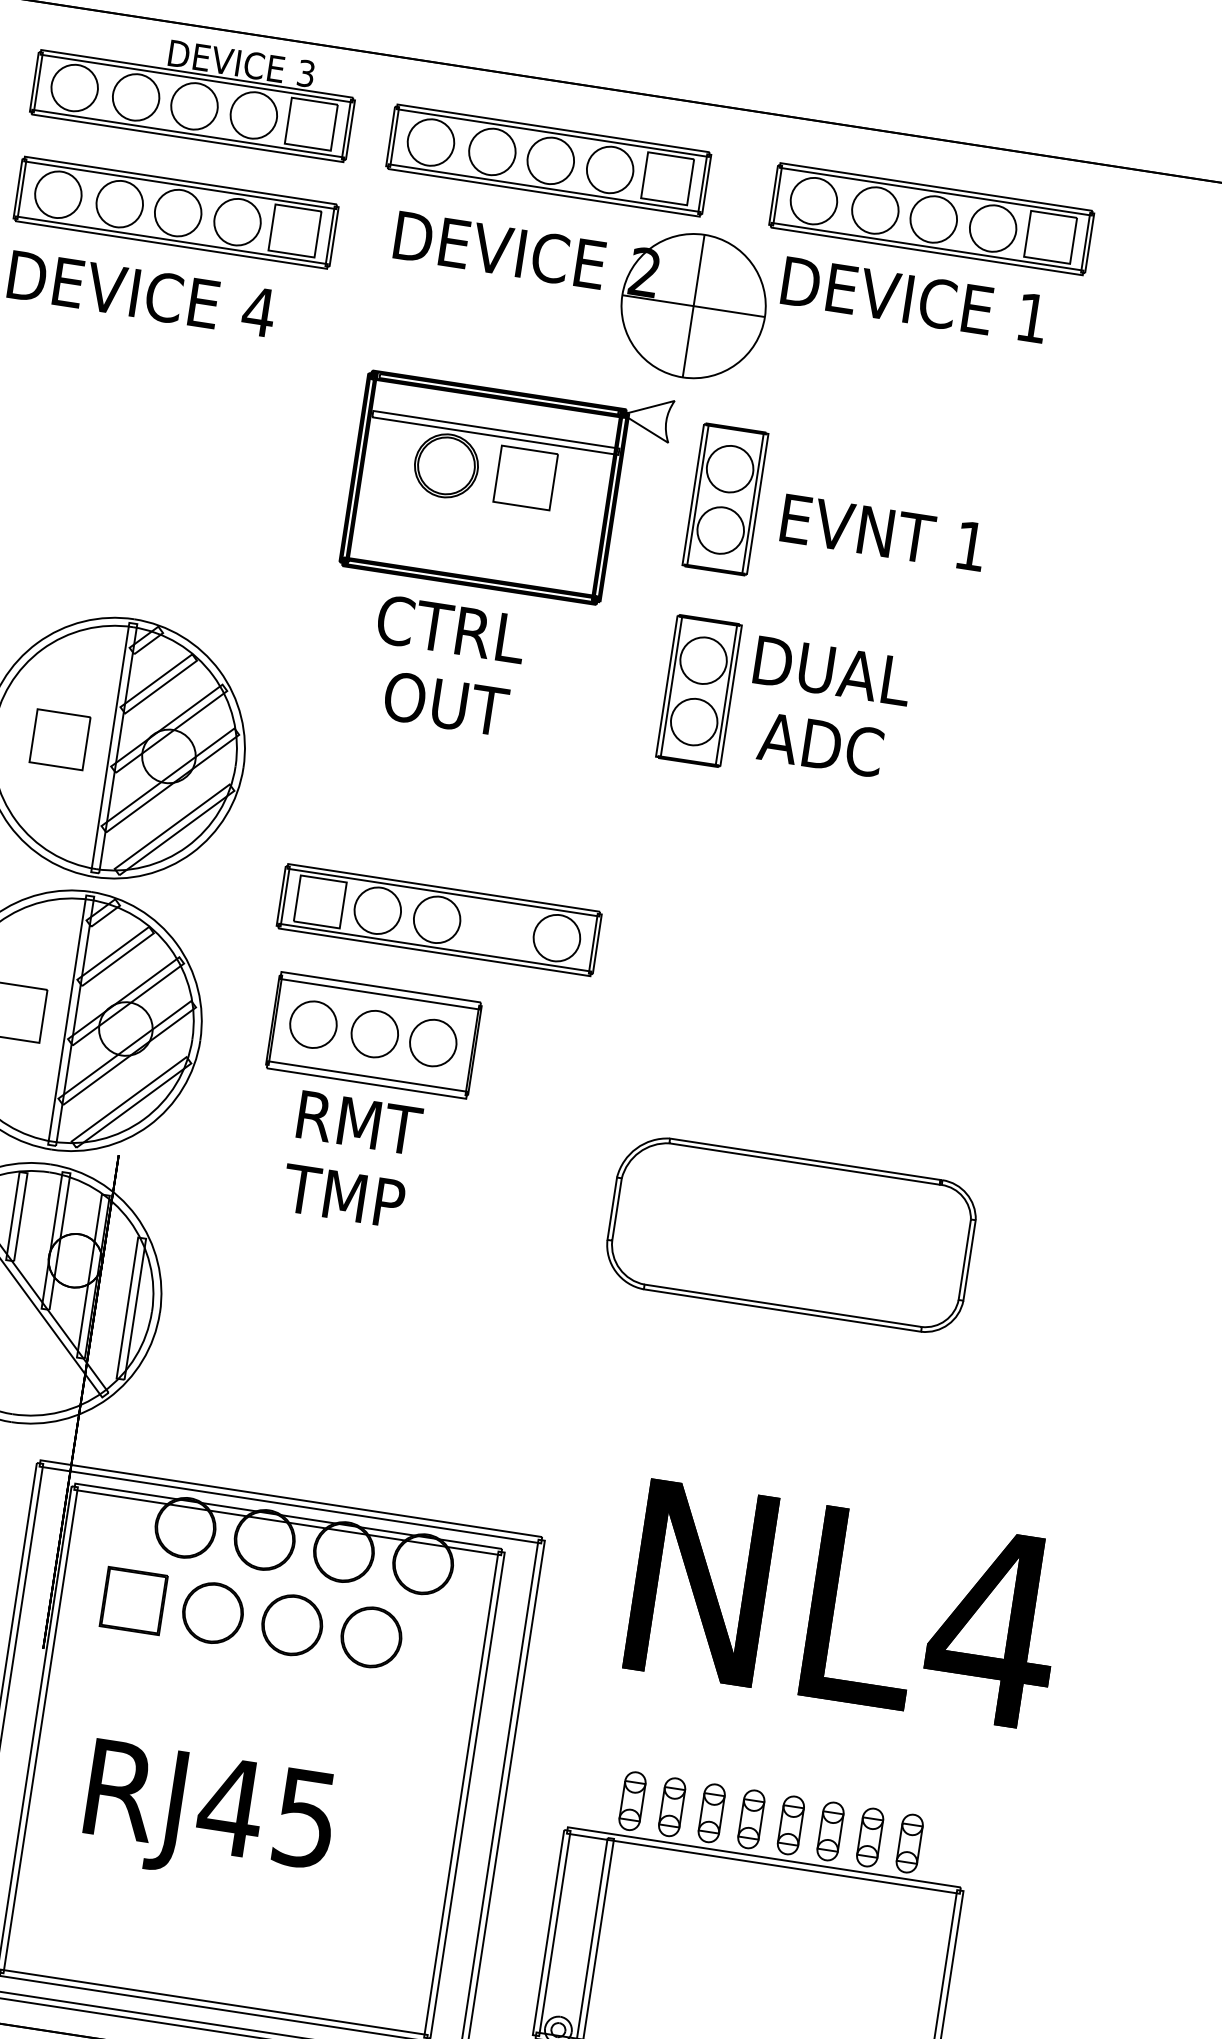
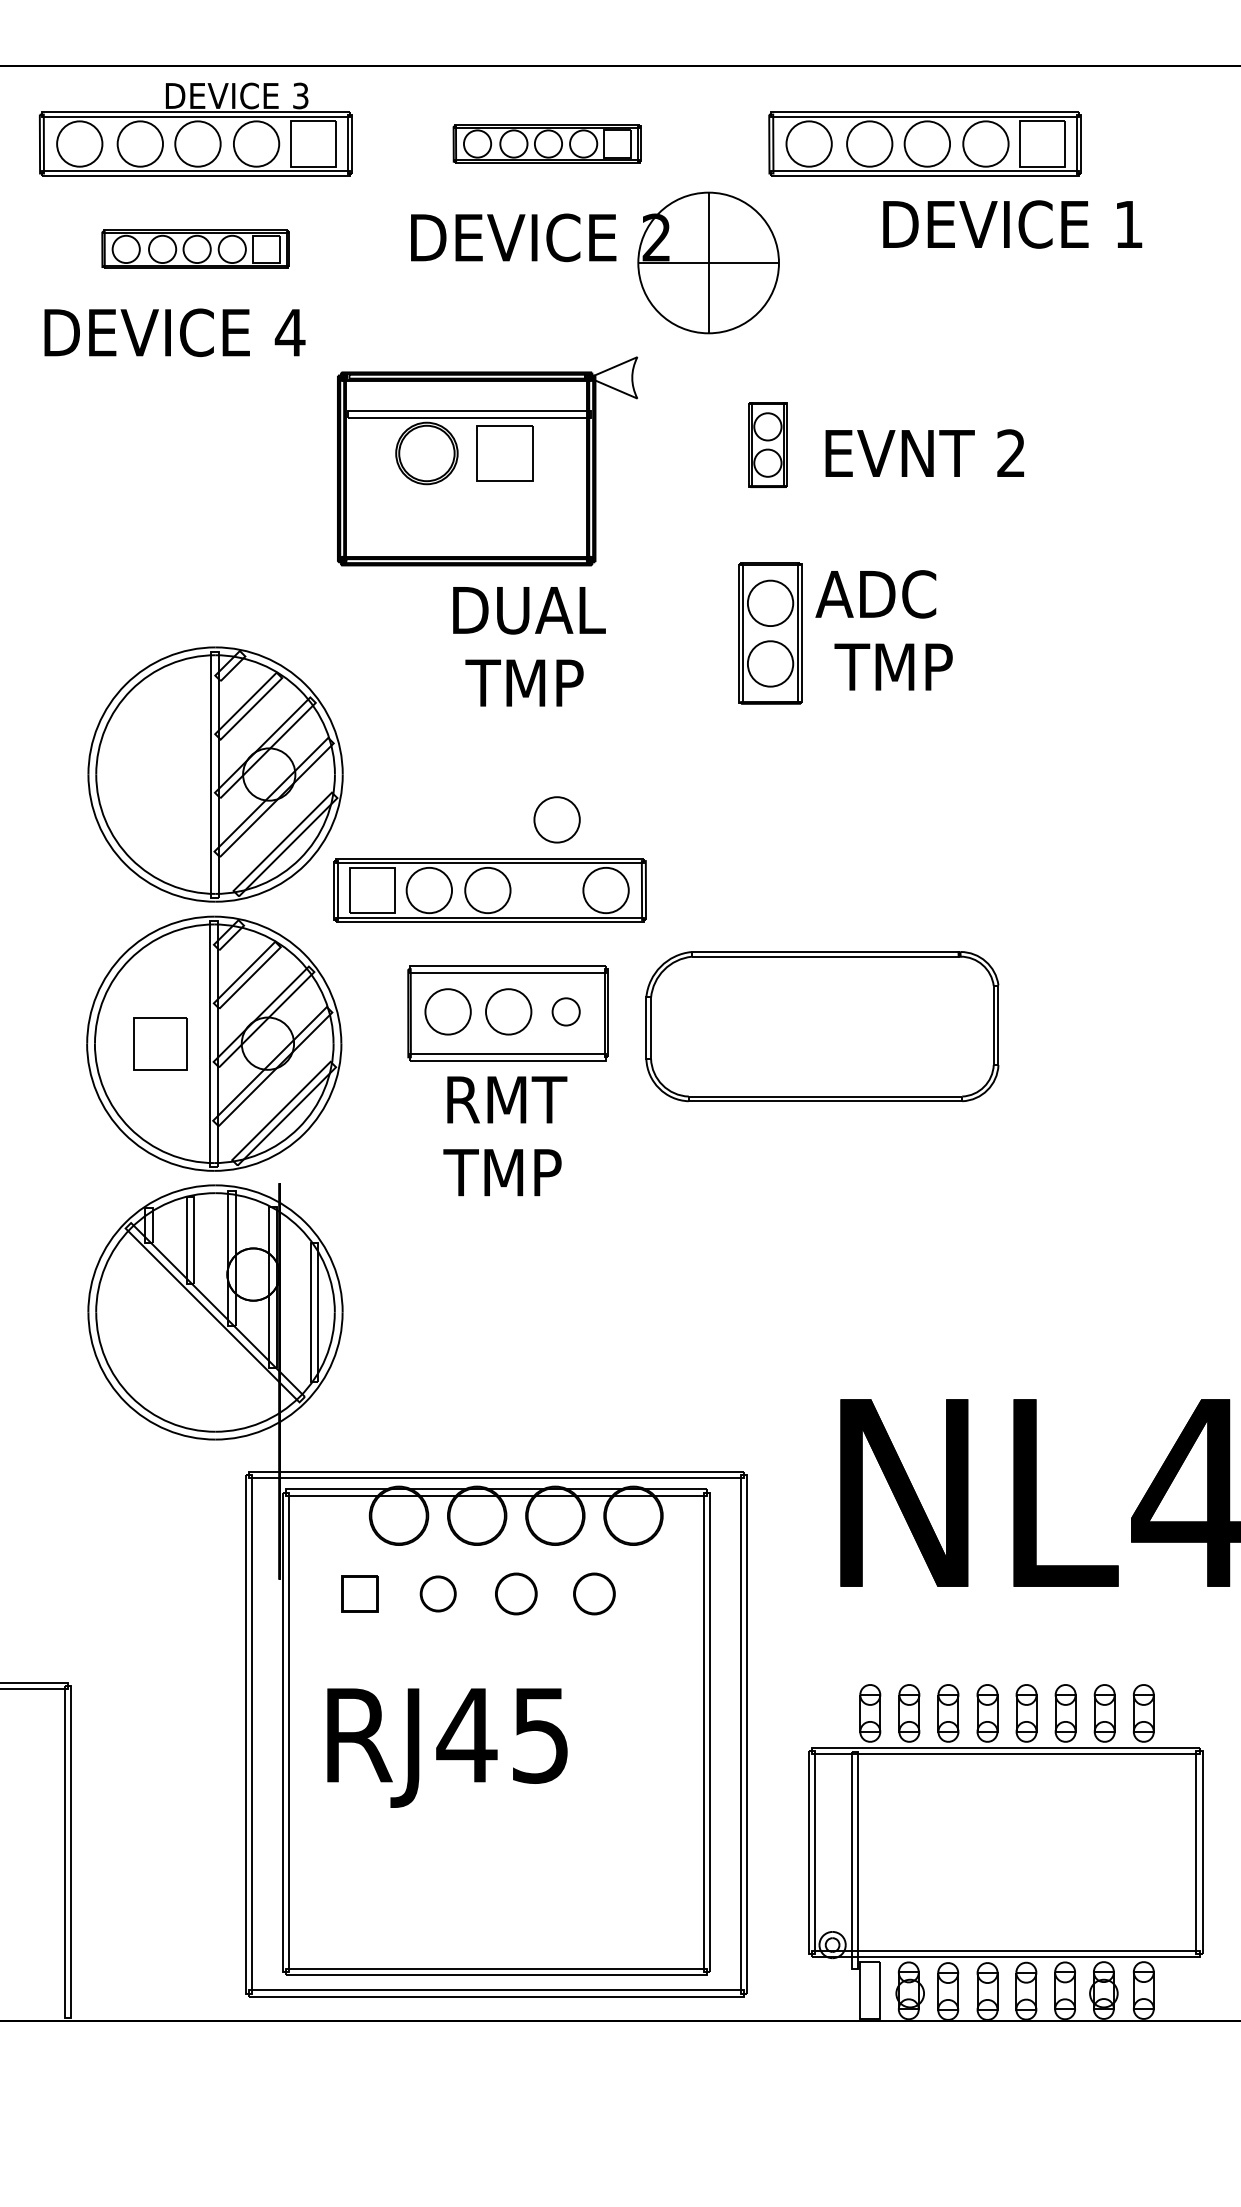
part: (547, 159) -> (546, 143), size x0.6
part: (175, 212) -> (195, 249), size x0.6
text: (914, 299) -> (1012, 224), moved
part: (506, 483) -> (487, 461), moved
part: (725, 499) -> (767, 444), size x0.6
text: (970, 545) -> (1010, 452), 1 -> 2
text: (456, 630) -> (527, 610), CTRL -> DUAL
text: (830, 670) -> (894, 594), DUAL -> ADC
text: (443, 703) -> (526, 682), OUT -> TMP
part: (59, 739) -> (161, 774), removed
text: (819, 743) -> (894, 666), ADC -> TMP
part: (453, 846) -> (556, 819), added
part: (438, 920) -> (489, 890), moved
part: (432, 1042) -> (565, 1011), size x0.6
part: (791, 1234) -> (822, 1026), moved
part: (133, 1600) -> (359, 1593), size x0.6
part: (213, 1612) -> (438, 1593), size x0.6
part: (292, 1624) -> (516, 1593), size x0.7
part: (371, 1636) -> (594, 1593), size x0.7
text: (209, 1816) -> (447, 1747), moved

